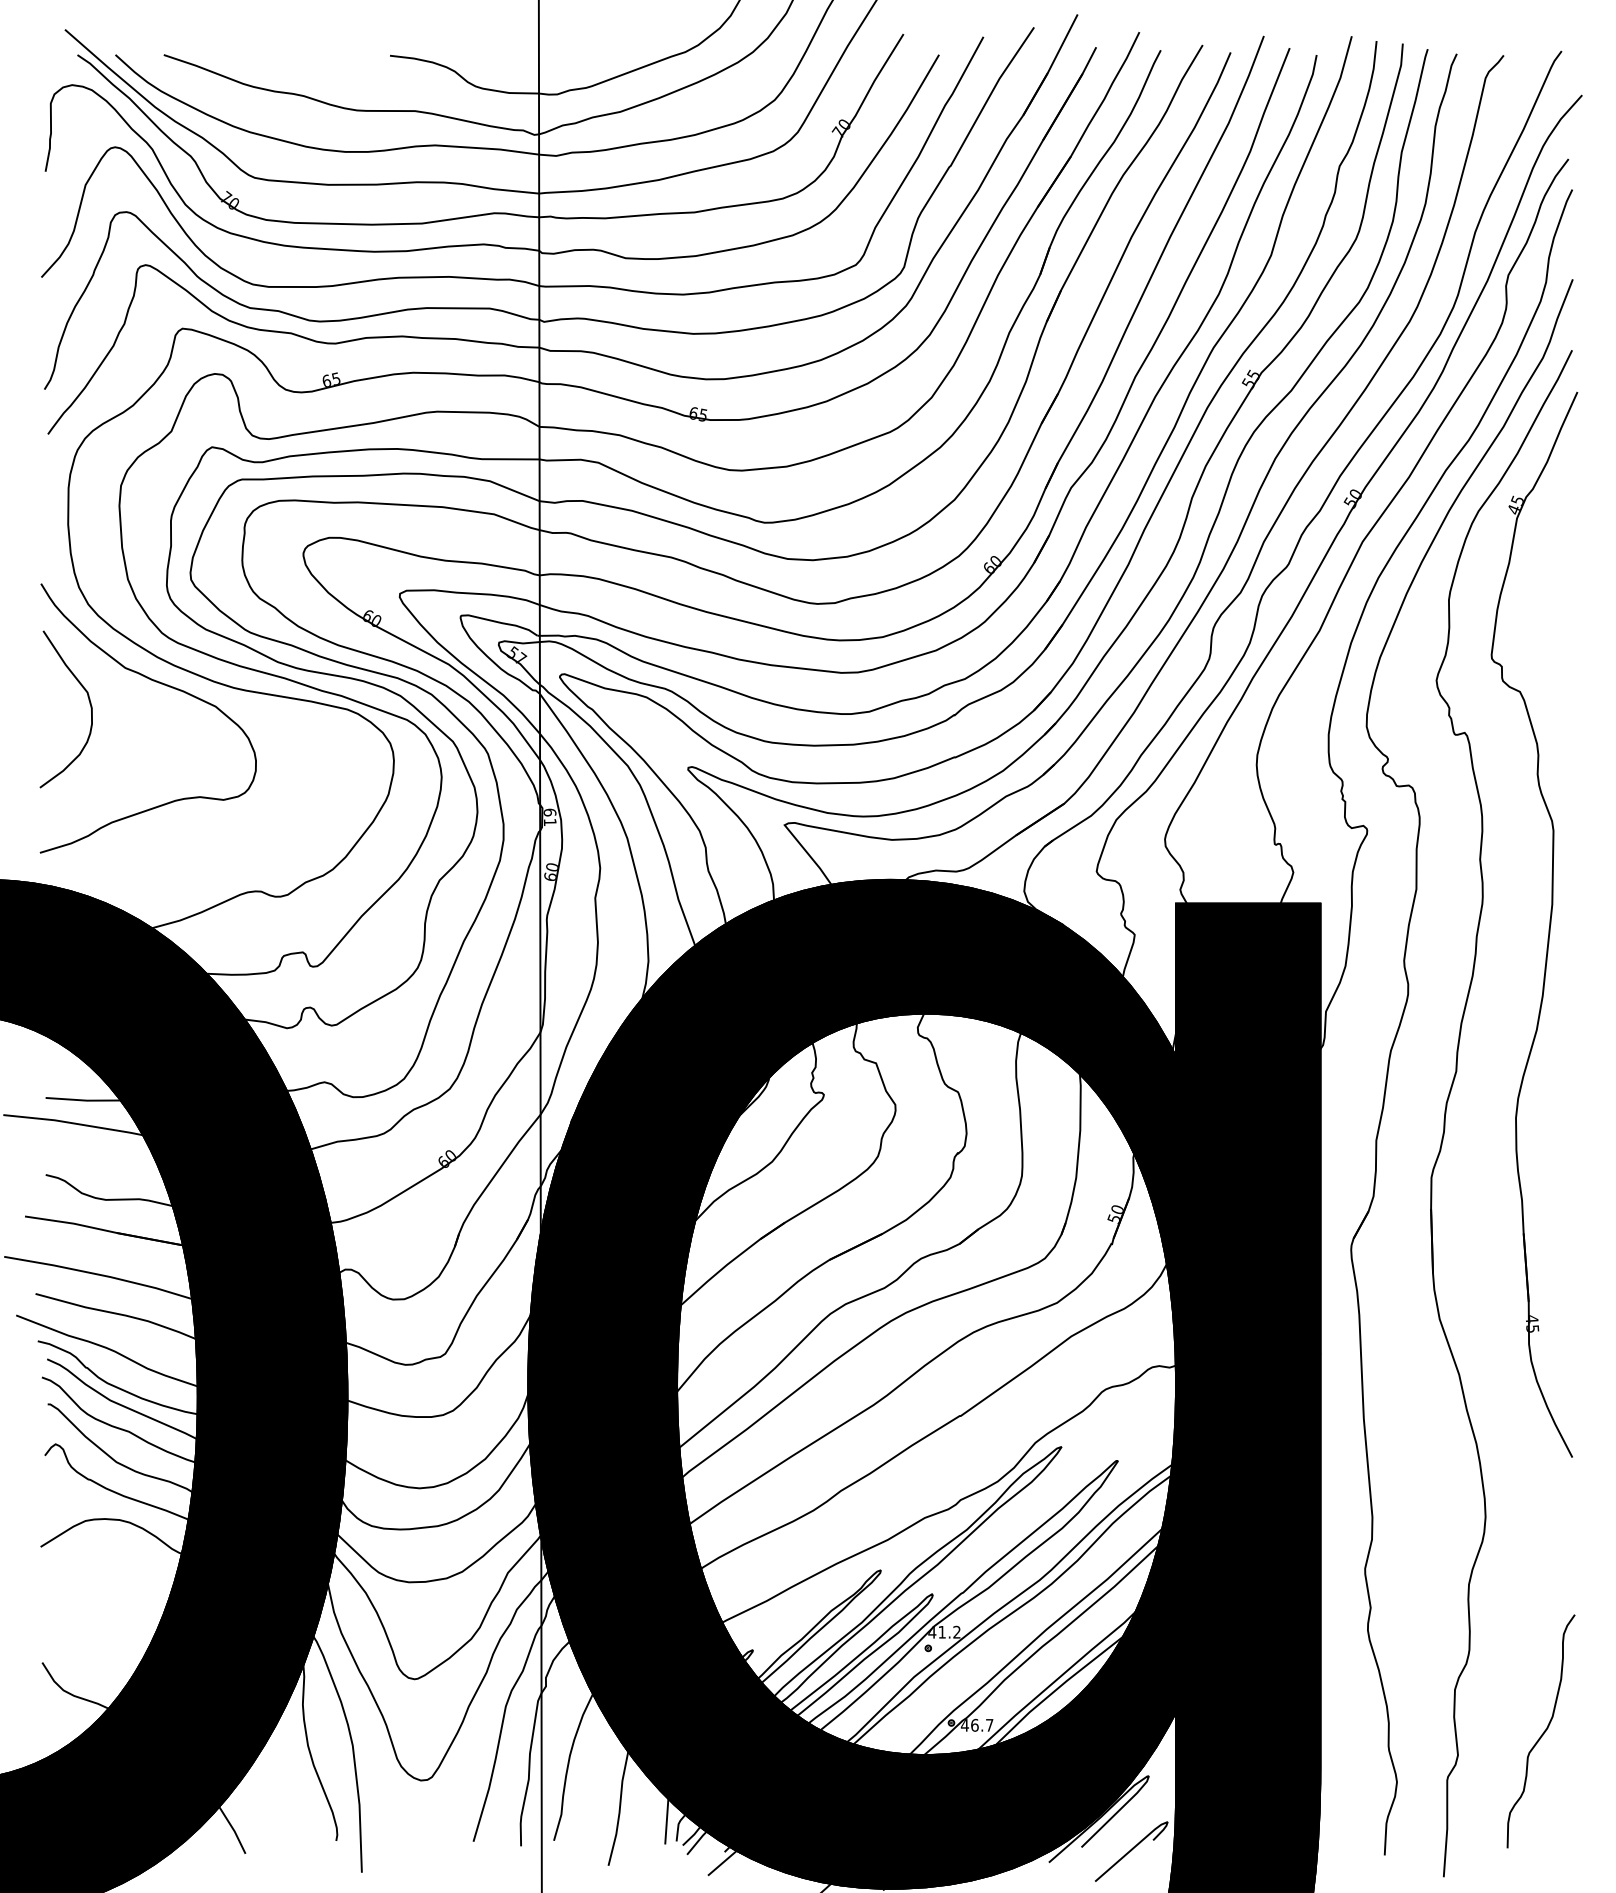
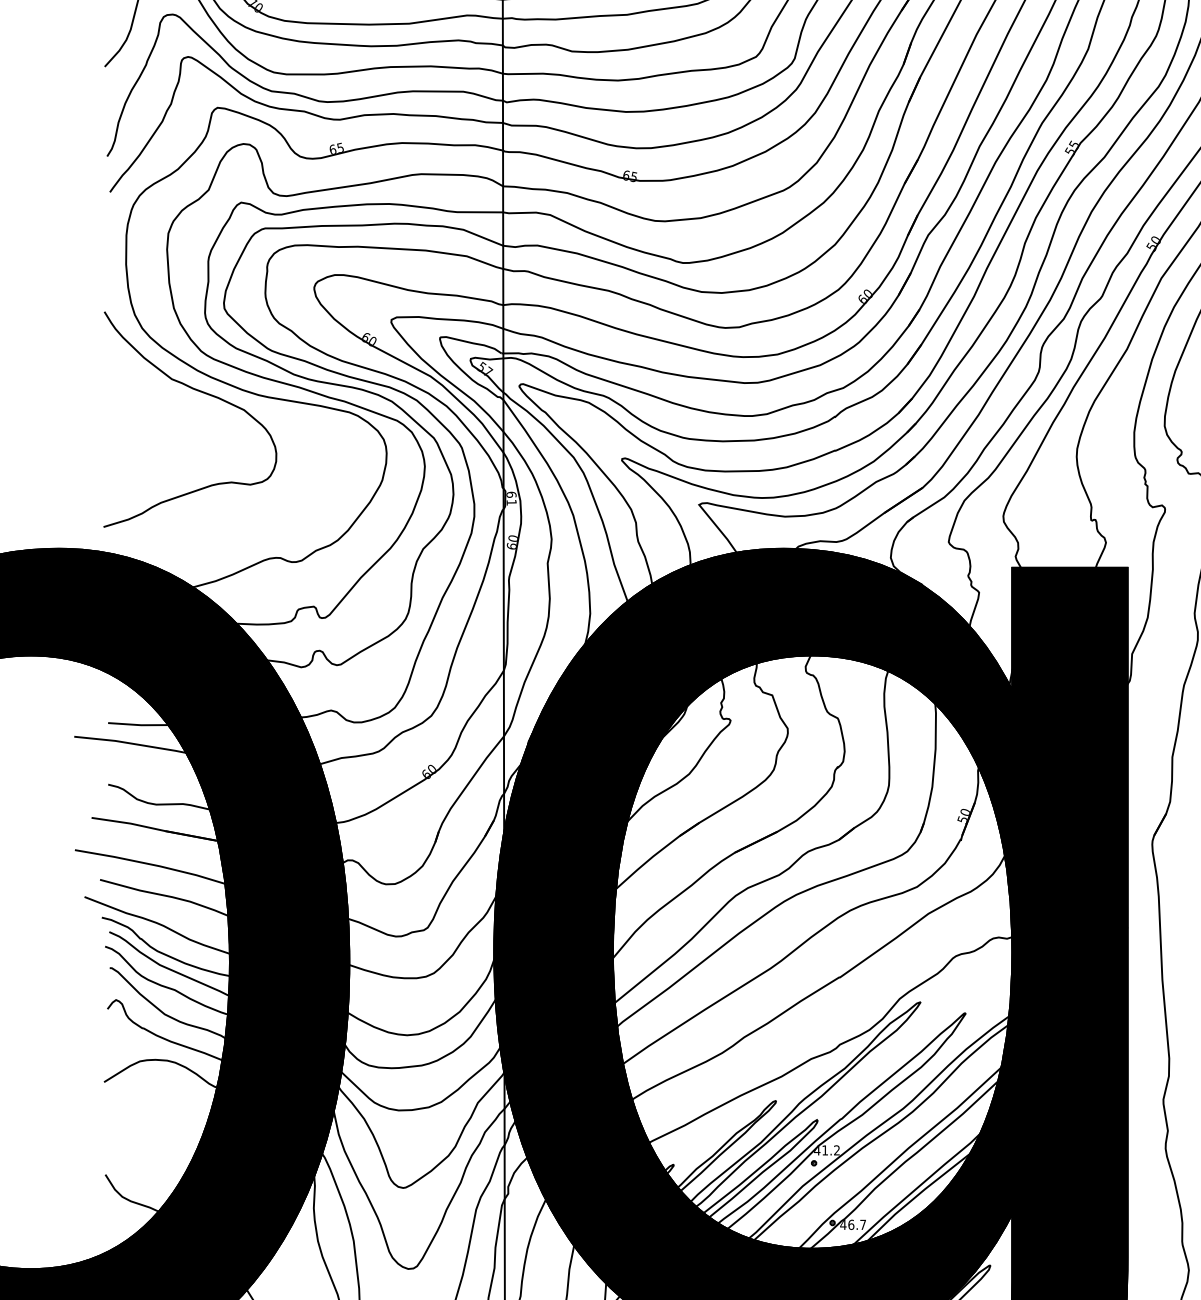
curve: (89, 704) -> (143, 408), removed

